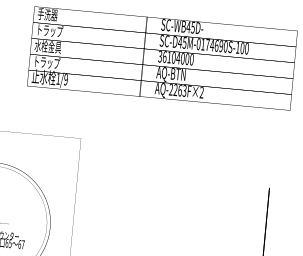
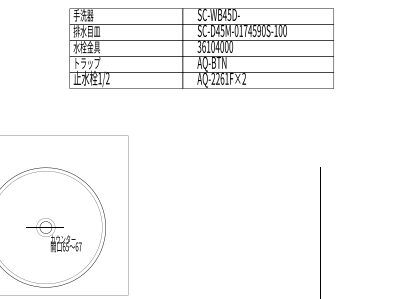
text: (49, 30) -> (86, 31), トラップ -> 排水目皿
text: (216, 45) -> (254, 30), SC-D45M-0174690S-100 -> SC-D45M-0174590S-100
text: (65, 79) -> (107, 78), 1/9 -> 1/2
text: (184, 90) -> (226, 78), AQ-2263F×2 -> AQ-2261F×2

